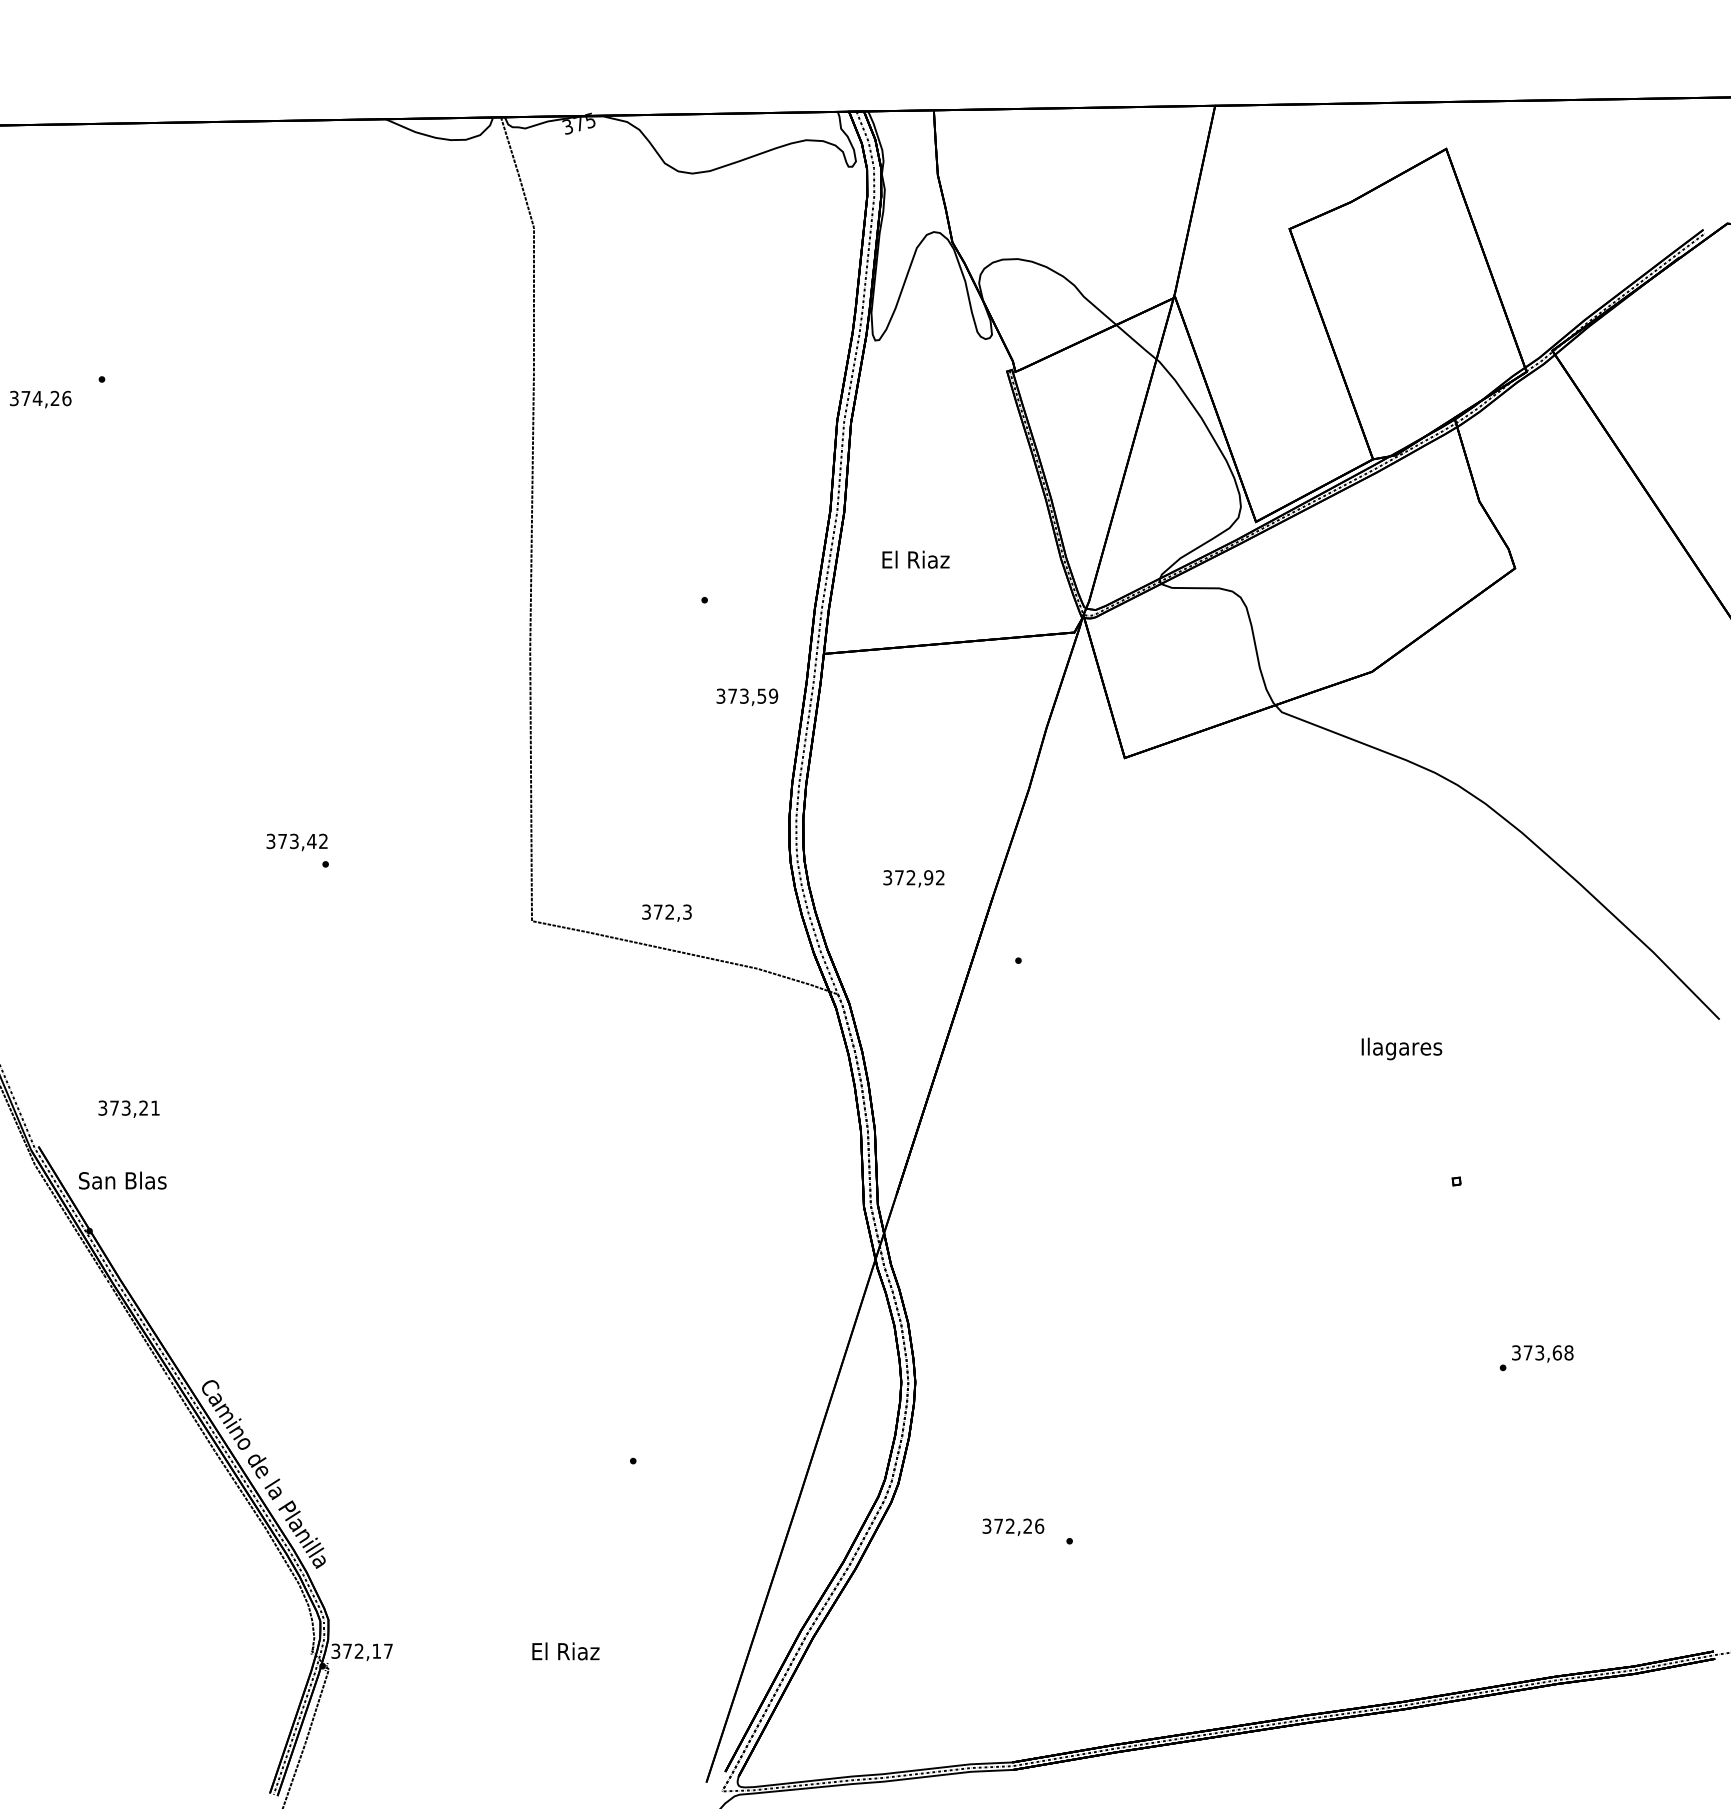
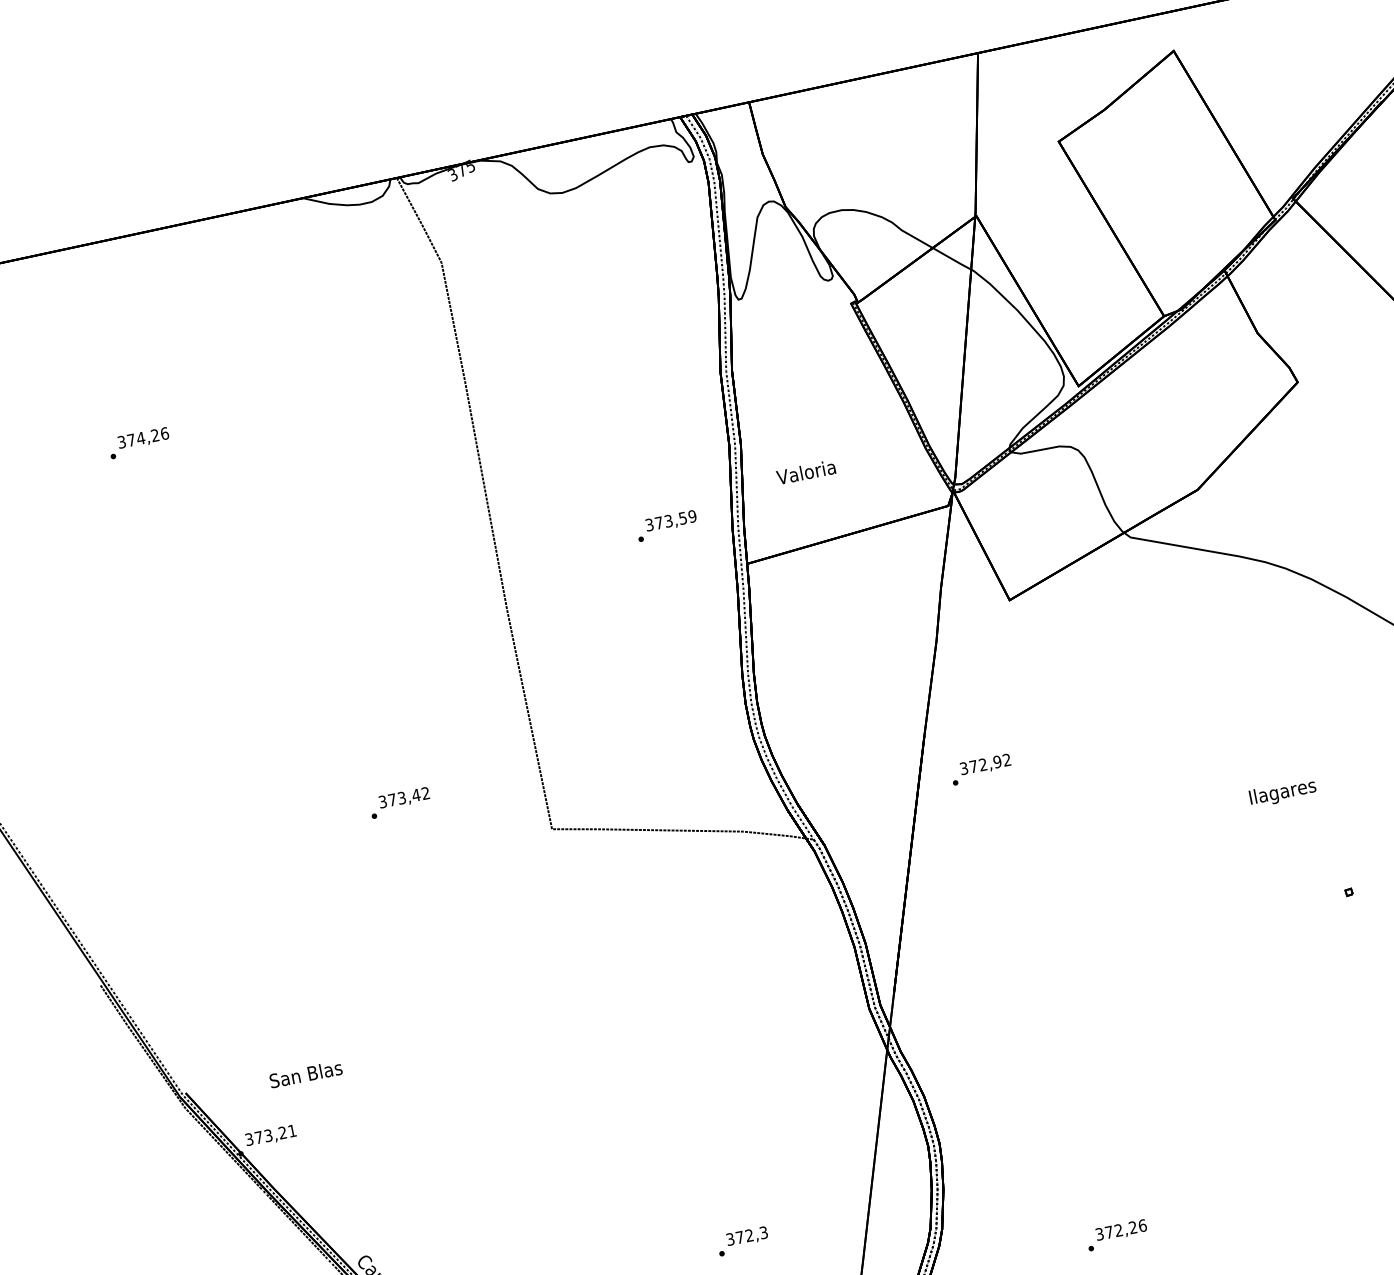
text: (40, 399) -> (143, 438), moved
text: (914, 559) -> (805, 472), El Riaz -> Valoria
text: (747, 696) -> (671, 520), moved
text: (296, 842) -> (403, 798), moved
text: (913, 878) -> (985, 764), moved
text: (666, 912) -> (746, 1236), moved
text: (128, 1108) -> (270, 1135), moved
text: (122, 1180) -> (305, 1074), moved
text: (1013, 1526) -> (1121, 1230), moved

